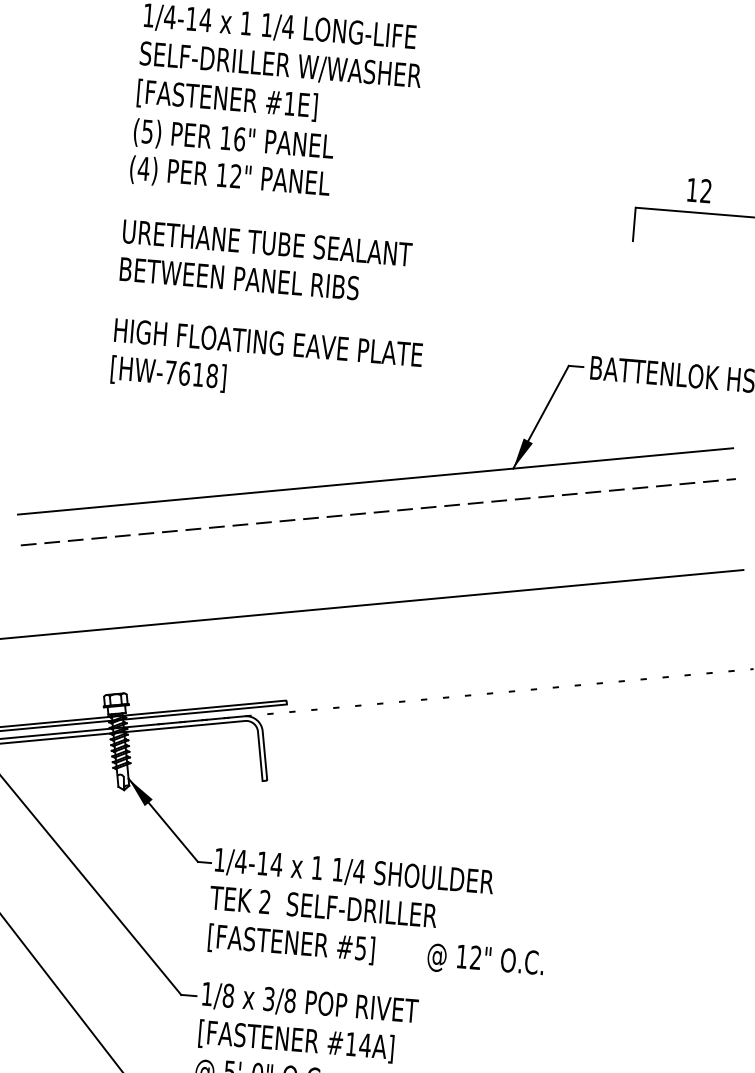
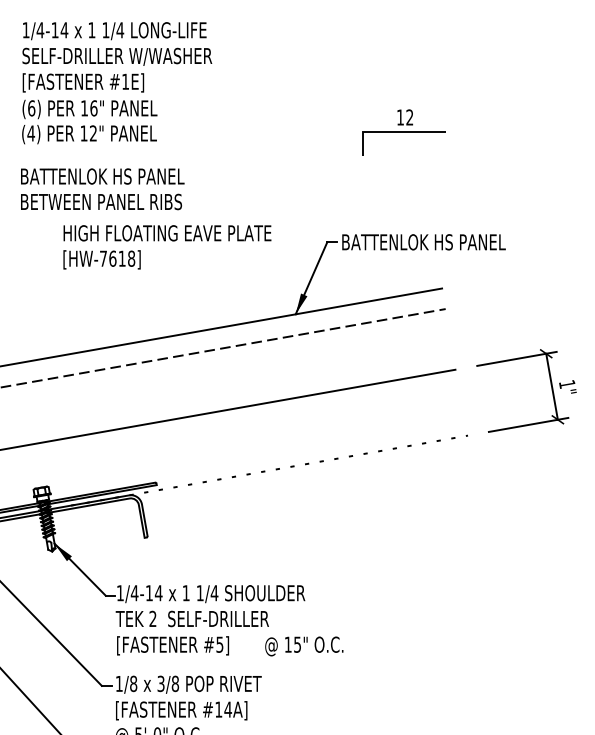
text: (147, 131) -> (31, 108), (5) -> (6)
text: (266, 242) -> (117, 176), URETHANE TUBE SEALANT -> BATTENLOK HS PANEL
text: (266, 363) -> (167, 247), moved
text: (475, 957) -> (297, 644), 12" -> 15"

